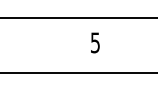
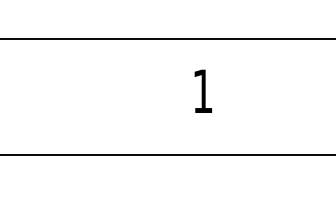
text: (95, 42) -> (203, 90), 5 -> 1

